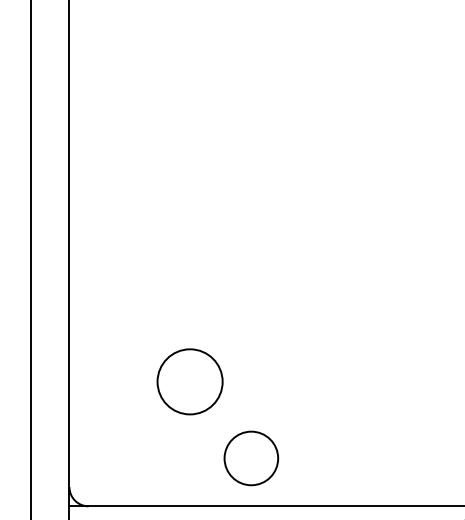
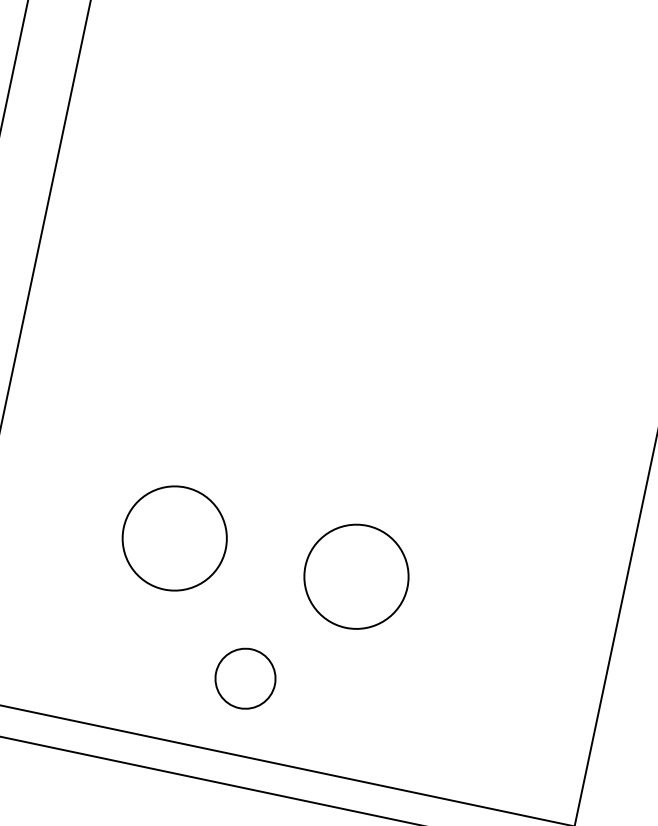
circle: (305, 381) -> (355, 576), added
circle: (251, 458) -> (245, 678), size x0.7

